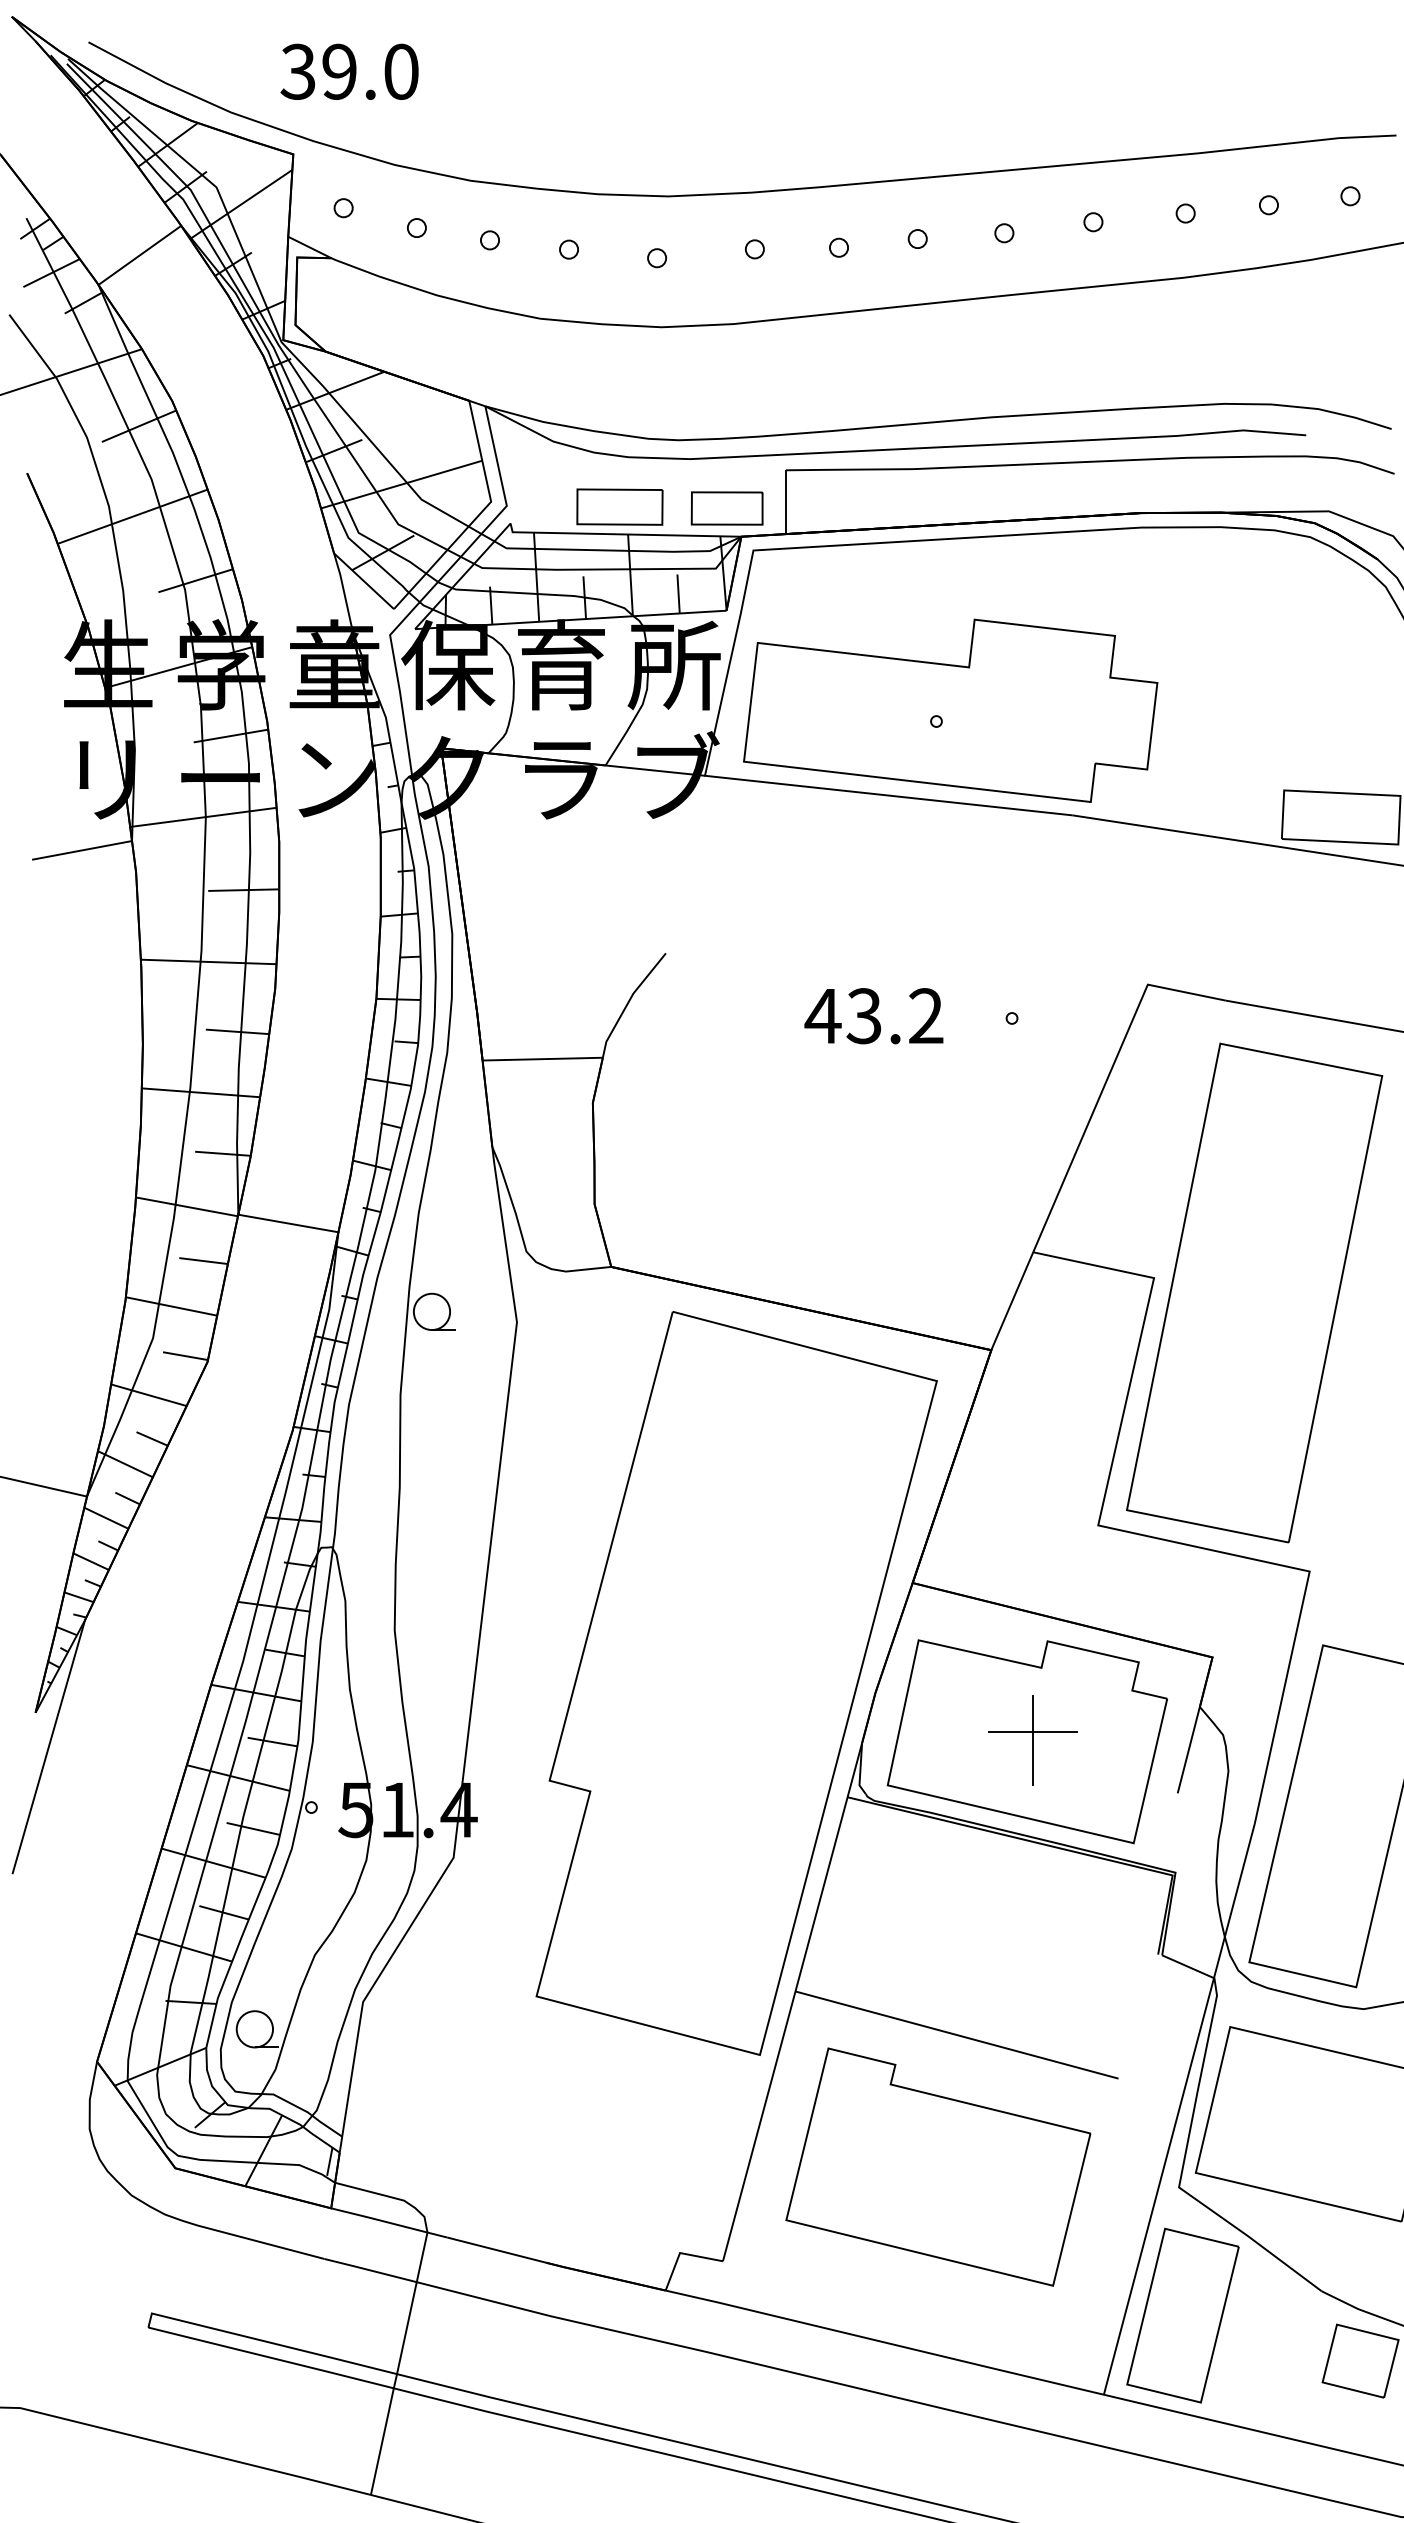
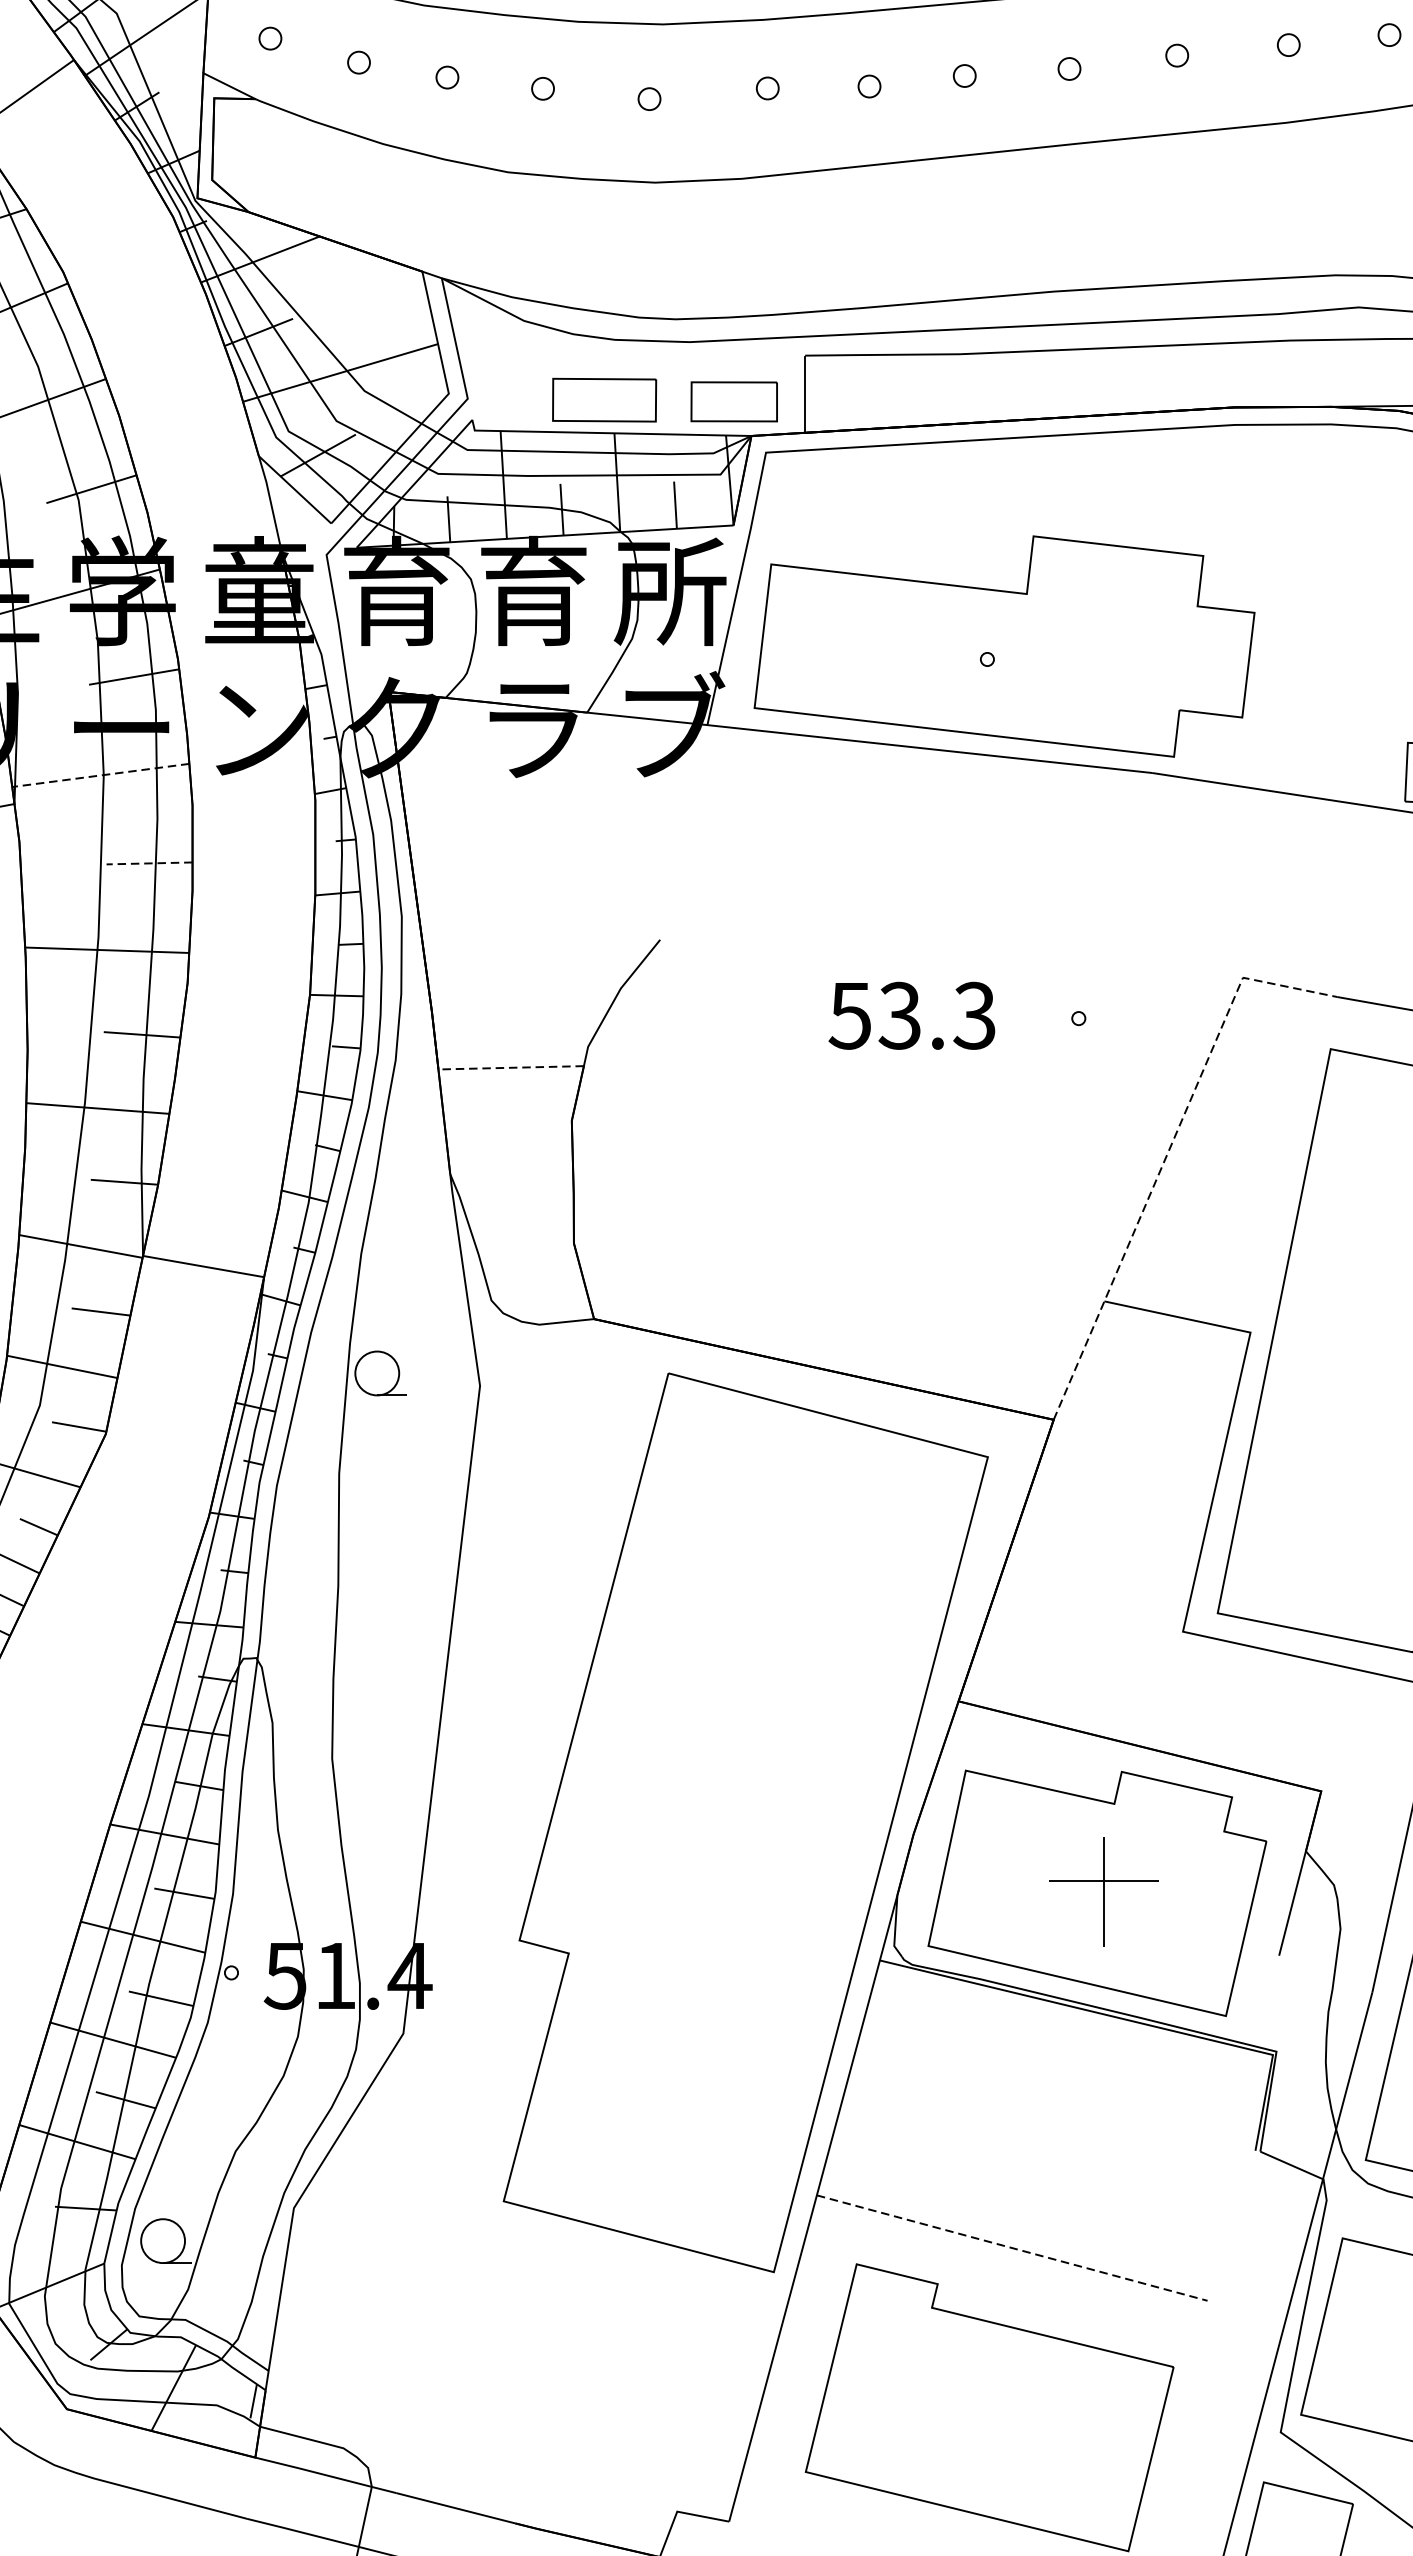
text: (448, 664) -> (397, 590), 保 -> 育
line: (203, 817) -> (100, 775), solid -> dashed
line: (243, 890) -> (149, 863), solid -> dashed
text: (873, 1016) -> (911, 1016), 43.2 -> 53.3
line: (542, 1059) -> (510, 1068), solid -> dashed
line: (1085, 1130) -> (1167, 1154), solid -> dashed
line: (957, 2035) -> (1012, 2248), solid -> dashed

